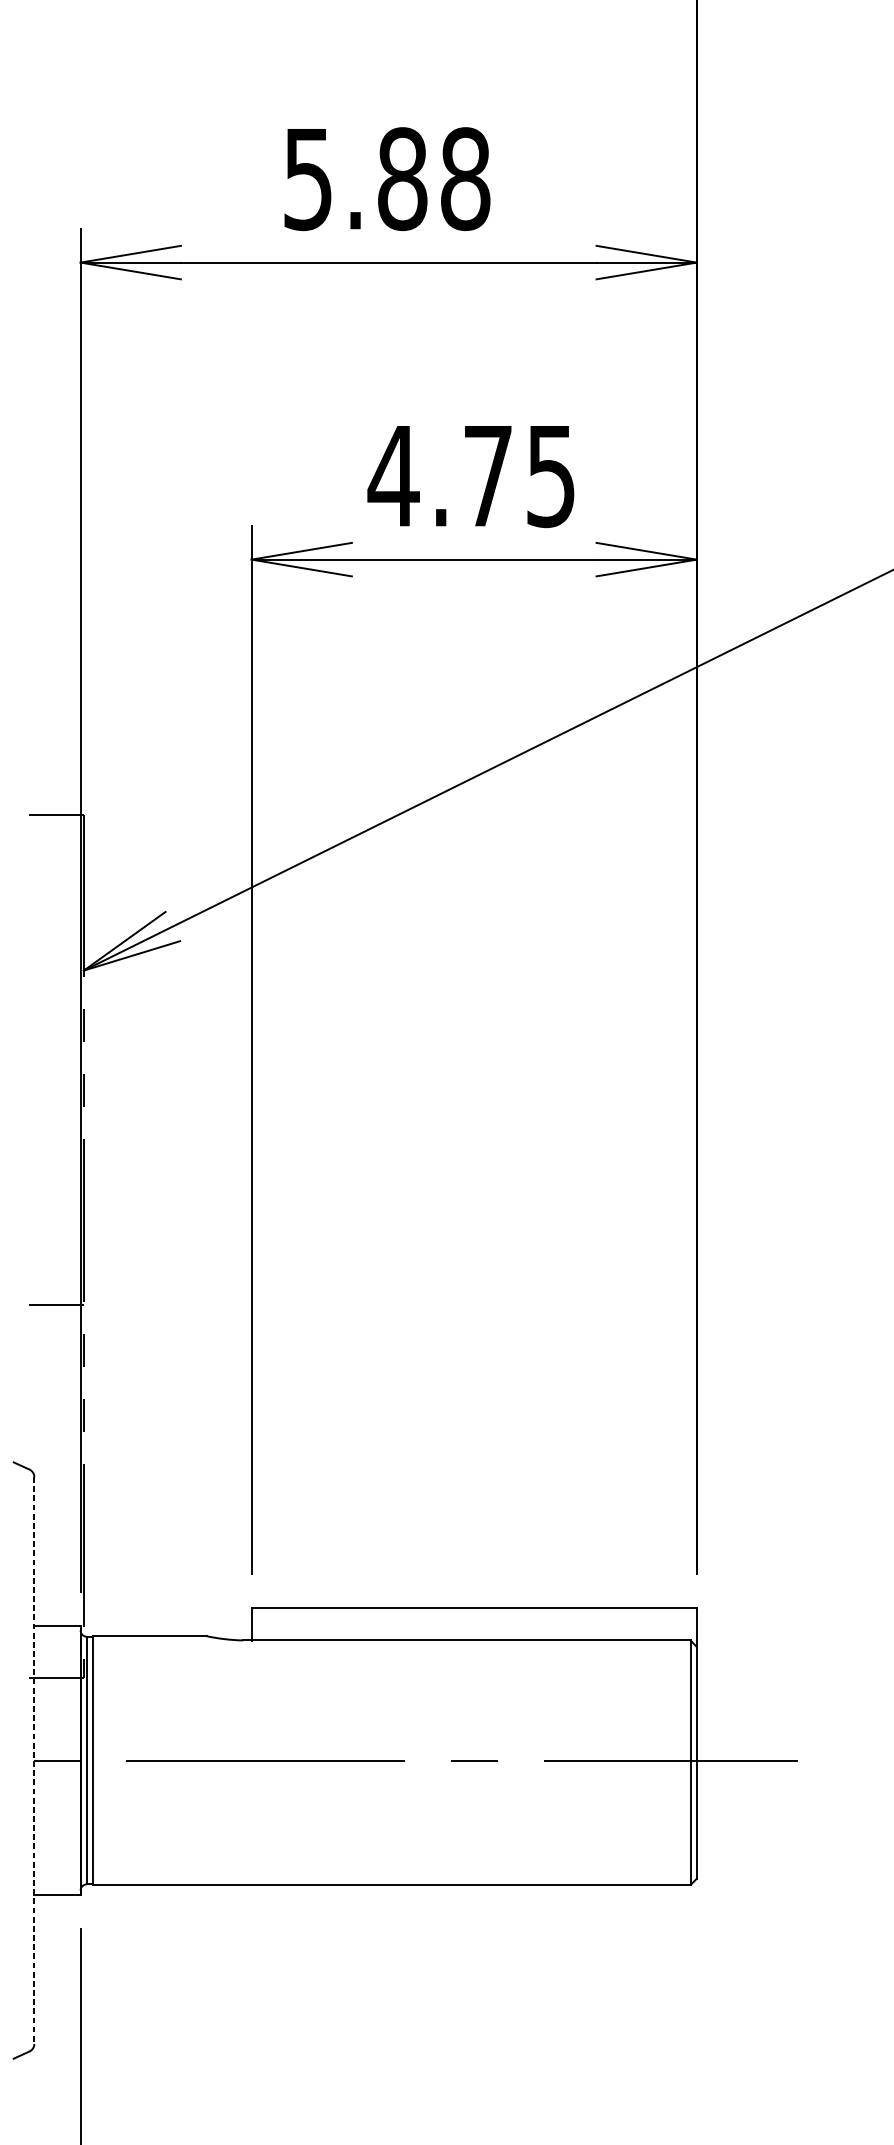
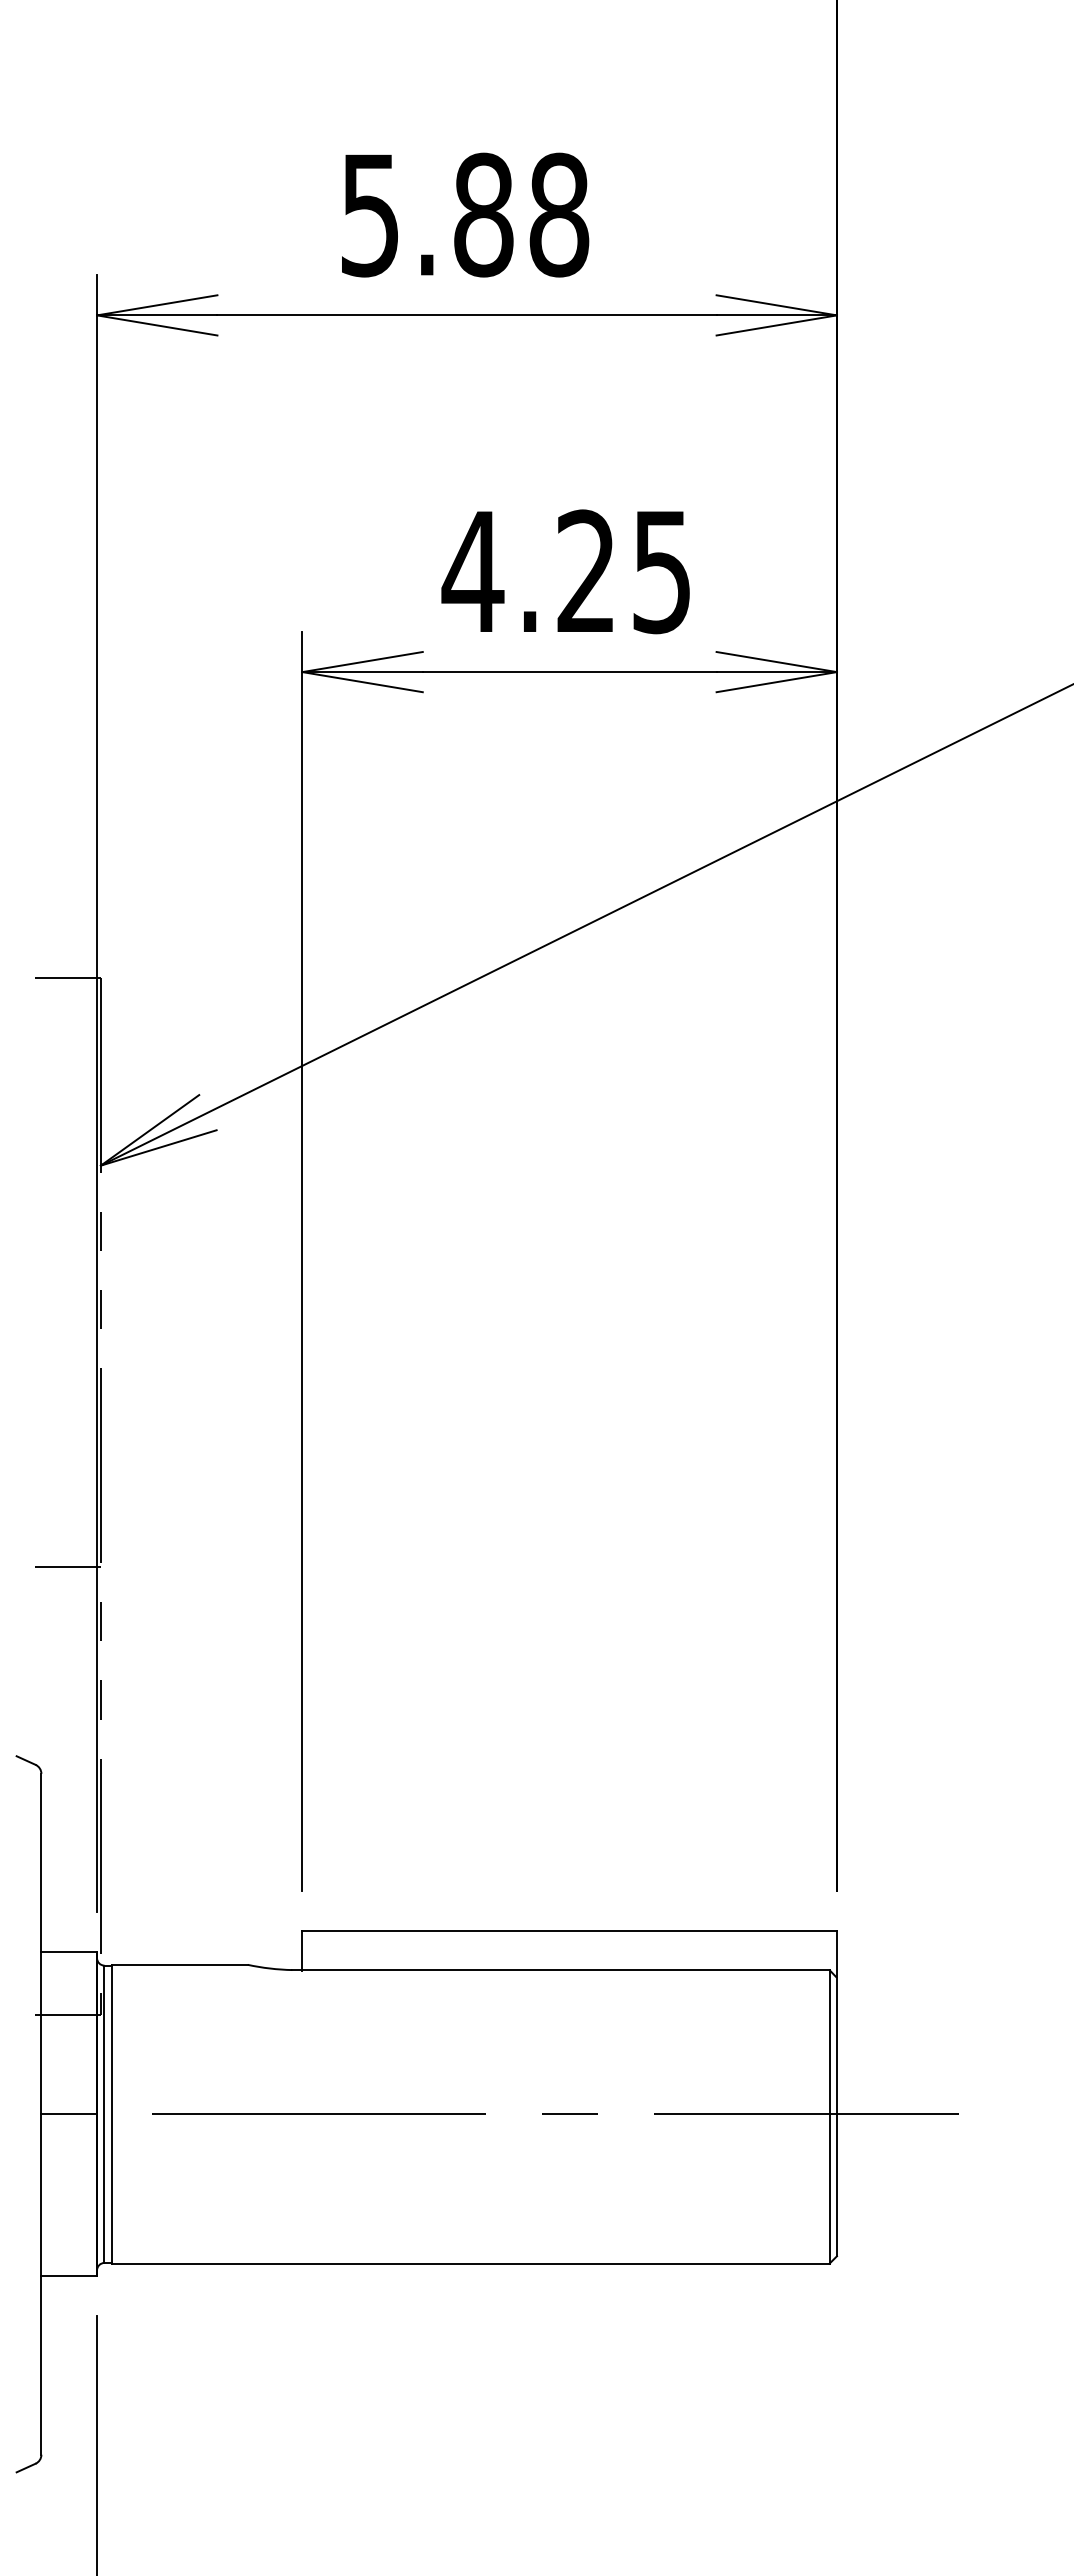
text: (487, 475) -> (585, 570), 4.75 -> 4.25
line: (34, 1760) -> (41, 2114), dashed -> solid

